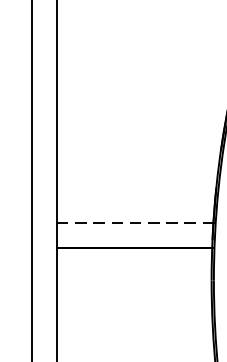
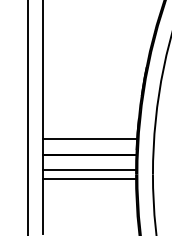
line: (136, 222) -> (90, 139), dashed -> solid
line: (134, 273) -> (89, 170), added
line: (134, 287) -> (89, 178), added

